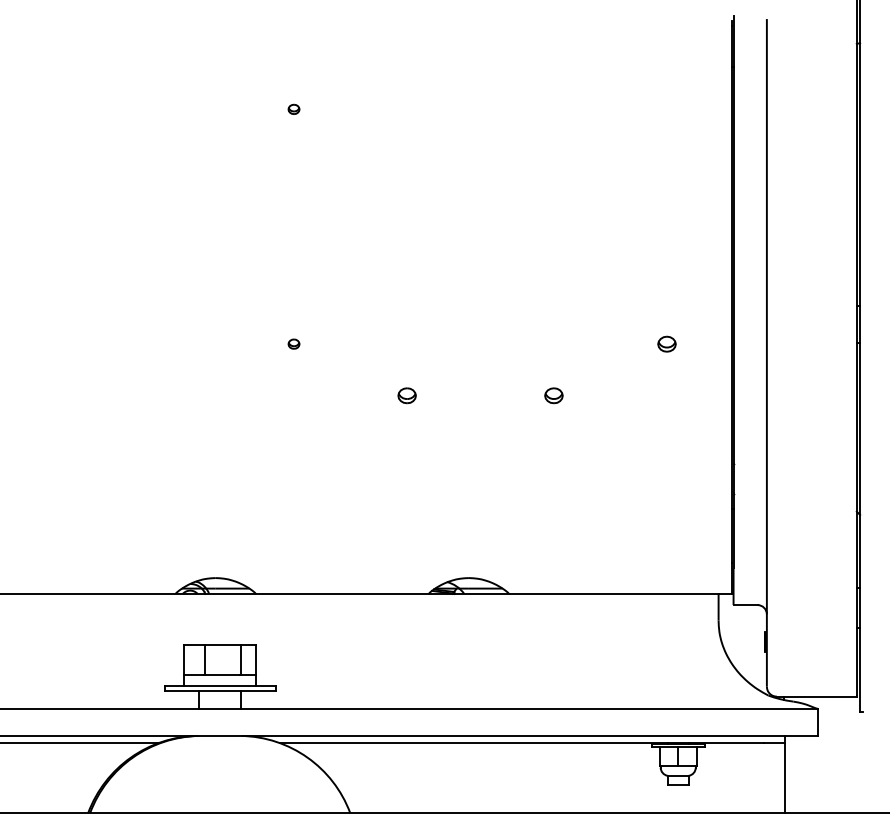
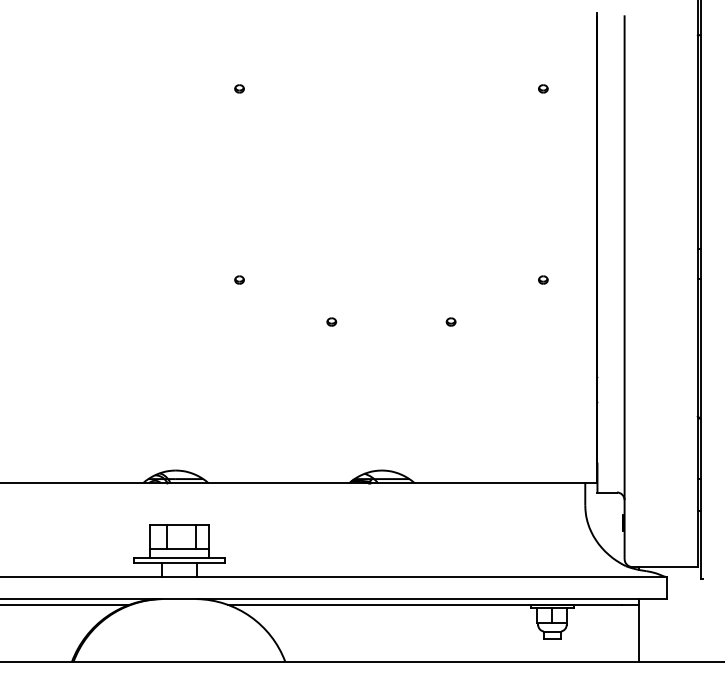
part: (667, 108) -> (543, 88), added
part: (667, 343) -> (543, 279), size x0.62
part: (406, 395) -> (331, 321), size x0.62
part: (553, 395) -> (450, 321), size x0.62

